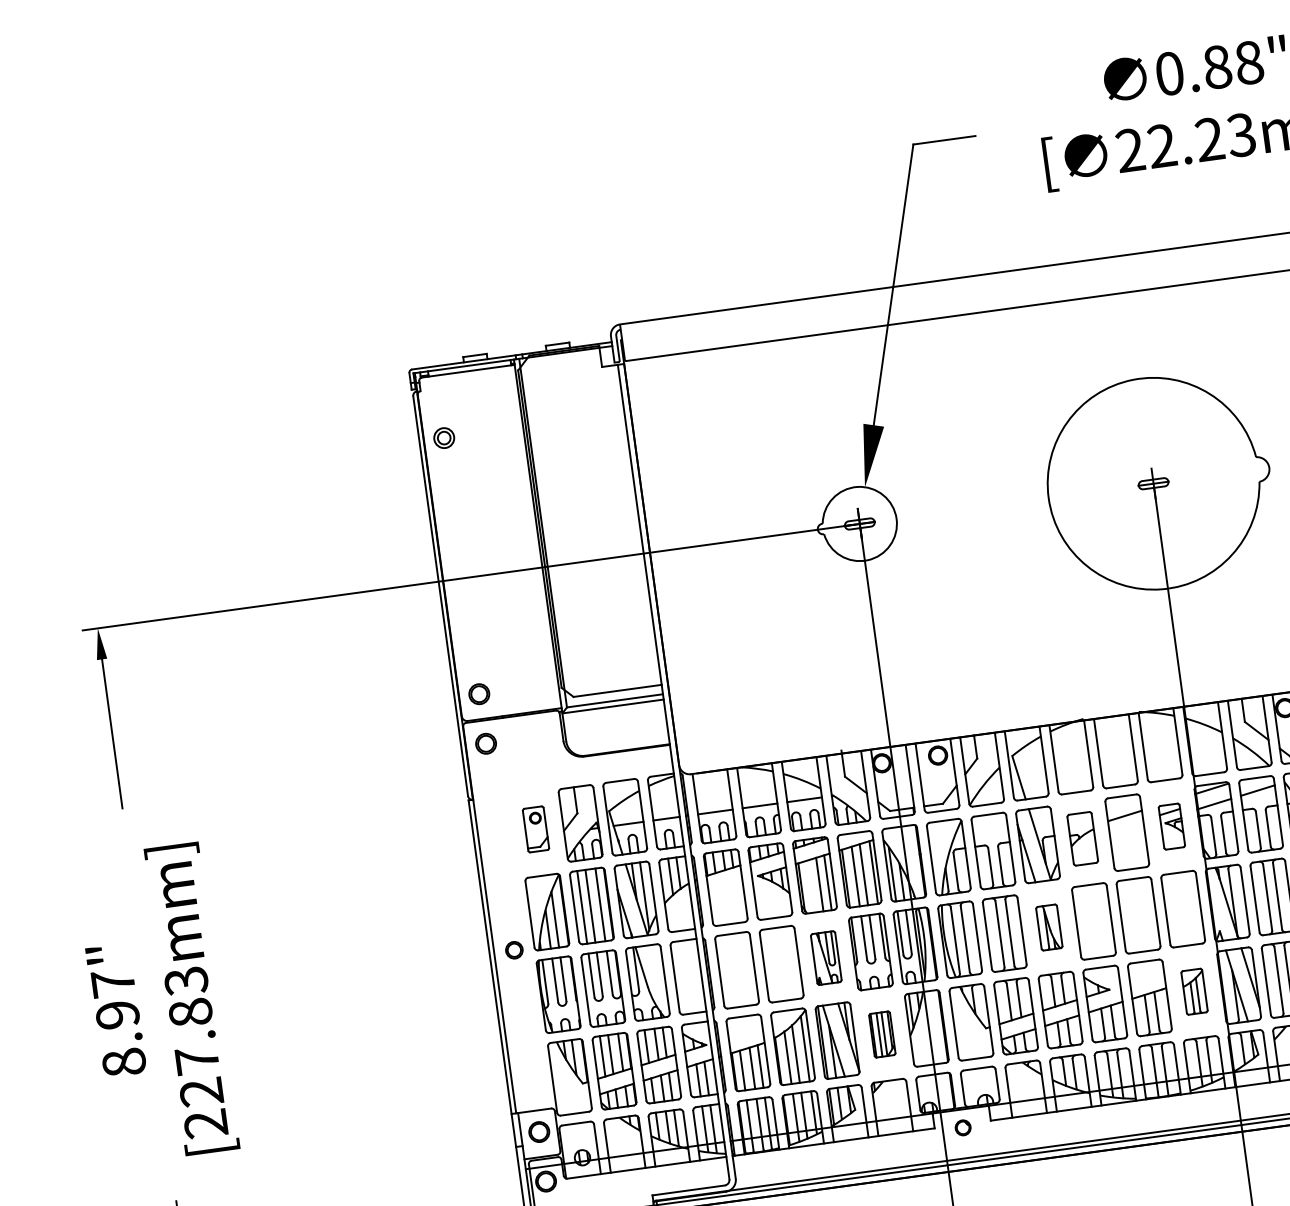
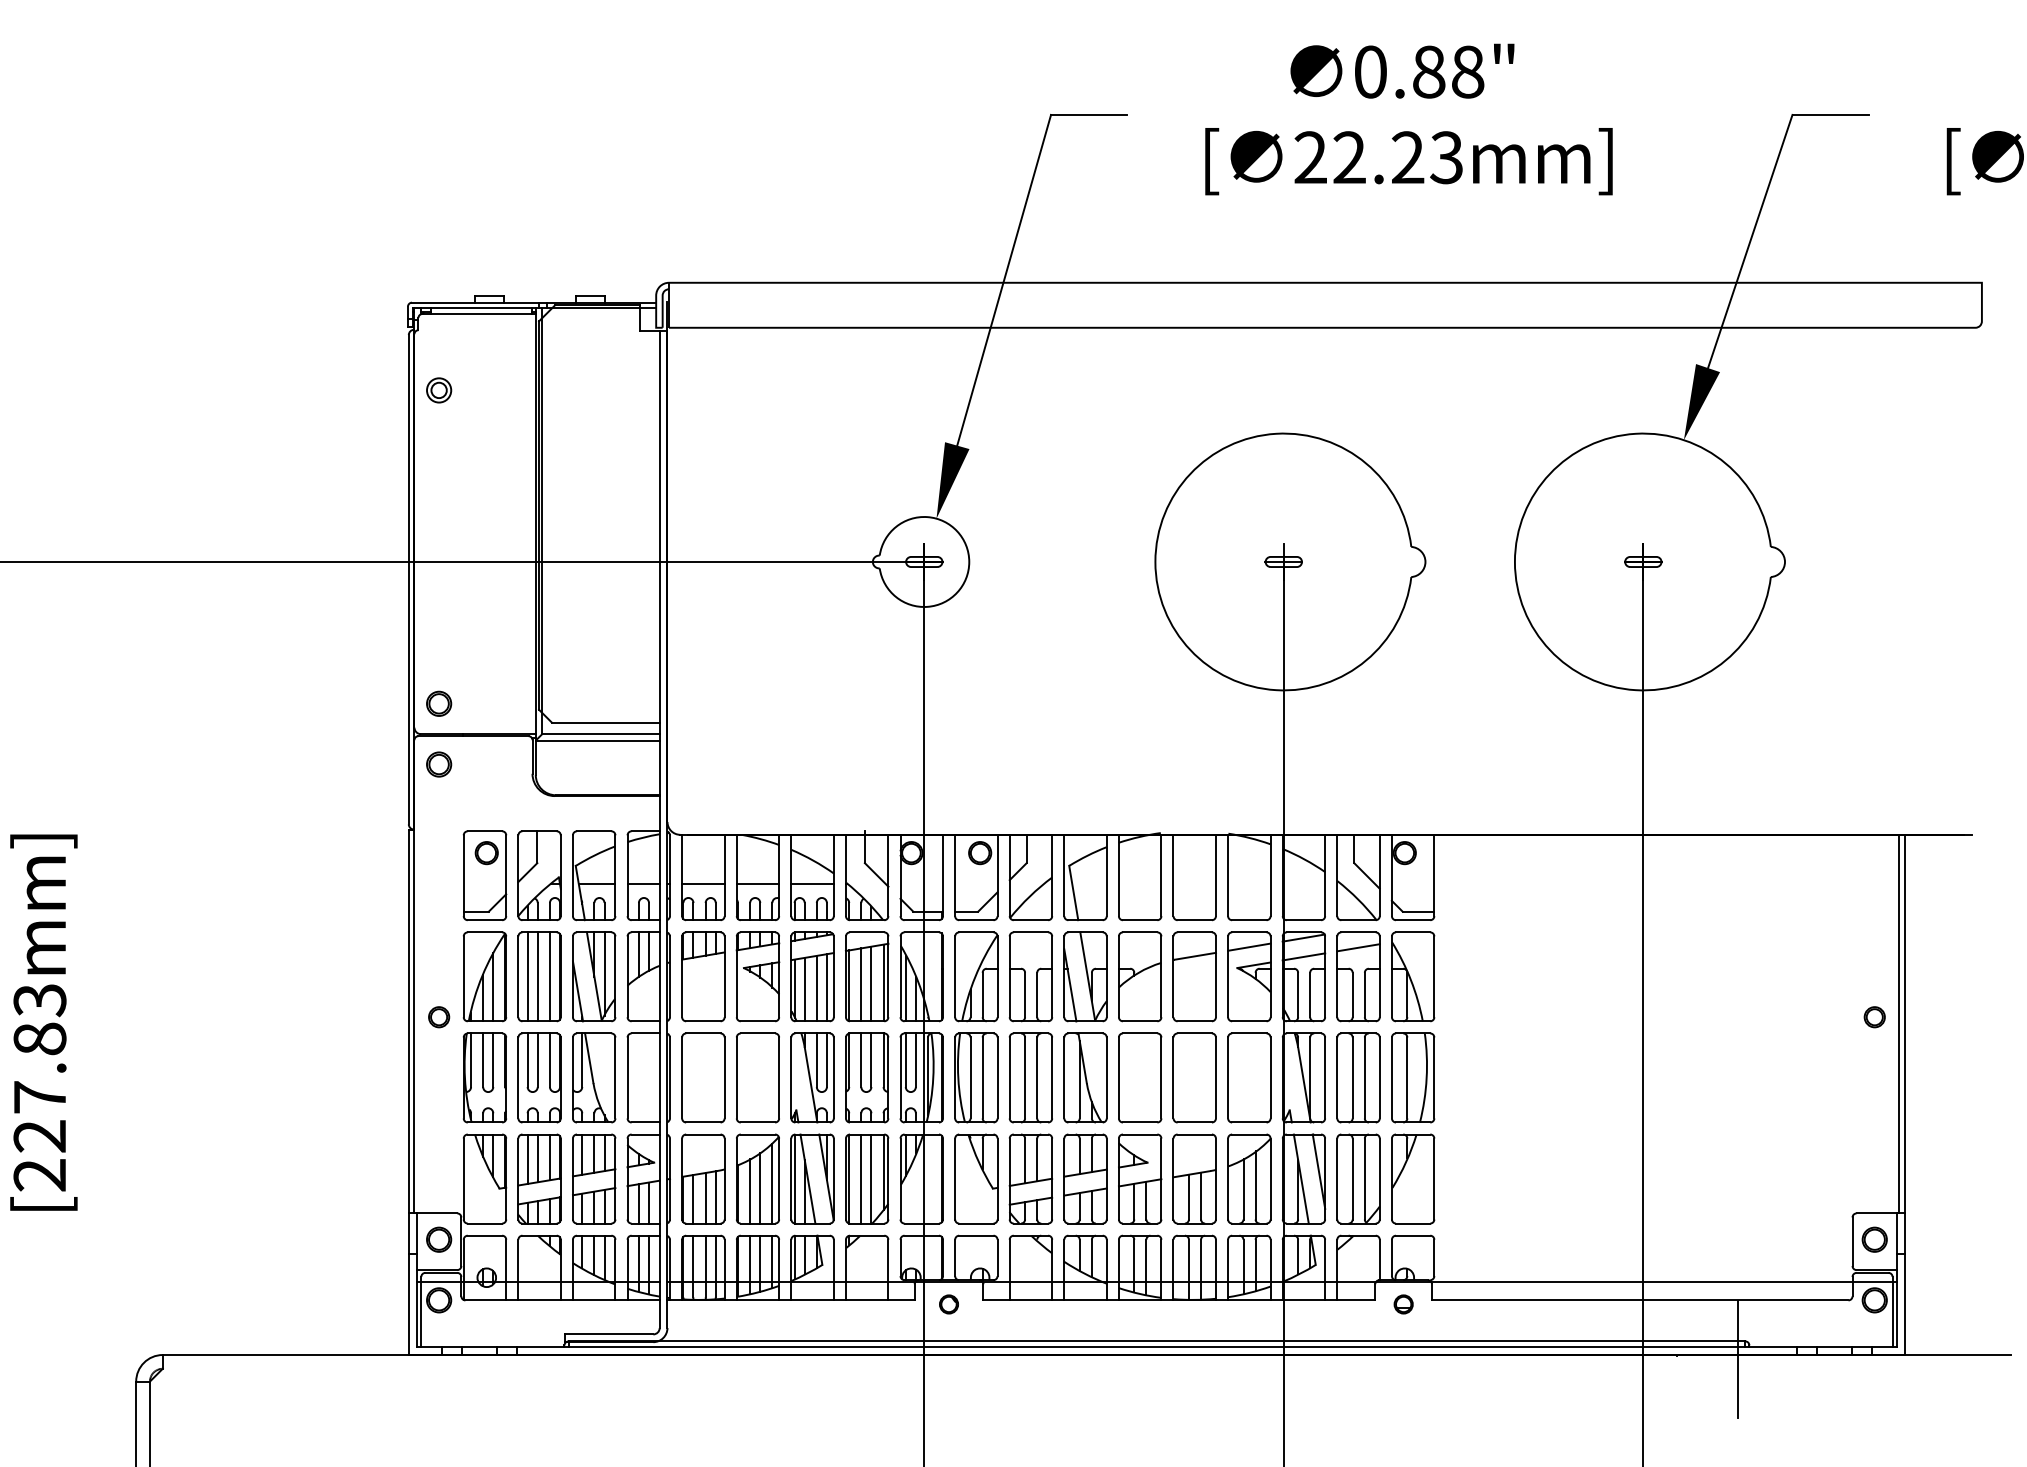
part: (1171, 826) -> (1249, 976), size x1.67
part: (535, 829) -> (484, 875), size x1.67
part: (1082, 838) -> (1140, 976), size x1.43
line: (809, 886) -> (804, 989), added
part: (1049, 927) -> (1085, 1077), size x1.67
part: (826, 957) -> (812, 1077), size x1.43
part: (1194, 991) -> (1249, 1178), size x1.67
part: (882, 1034) -> (867, 1178), size x1.67

